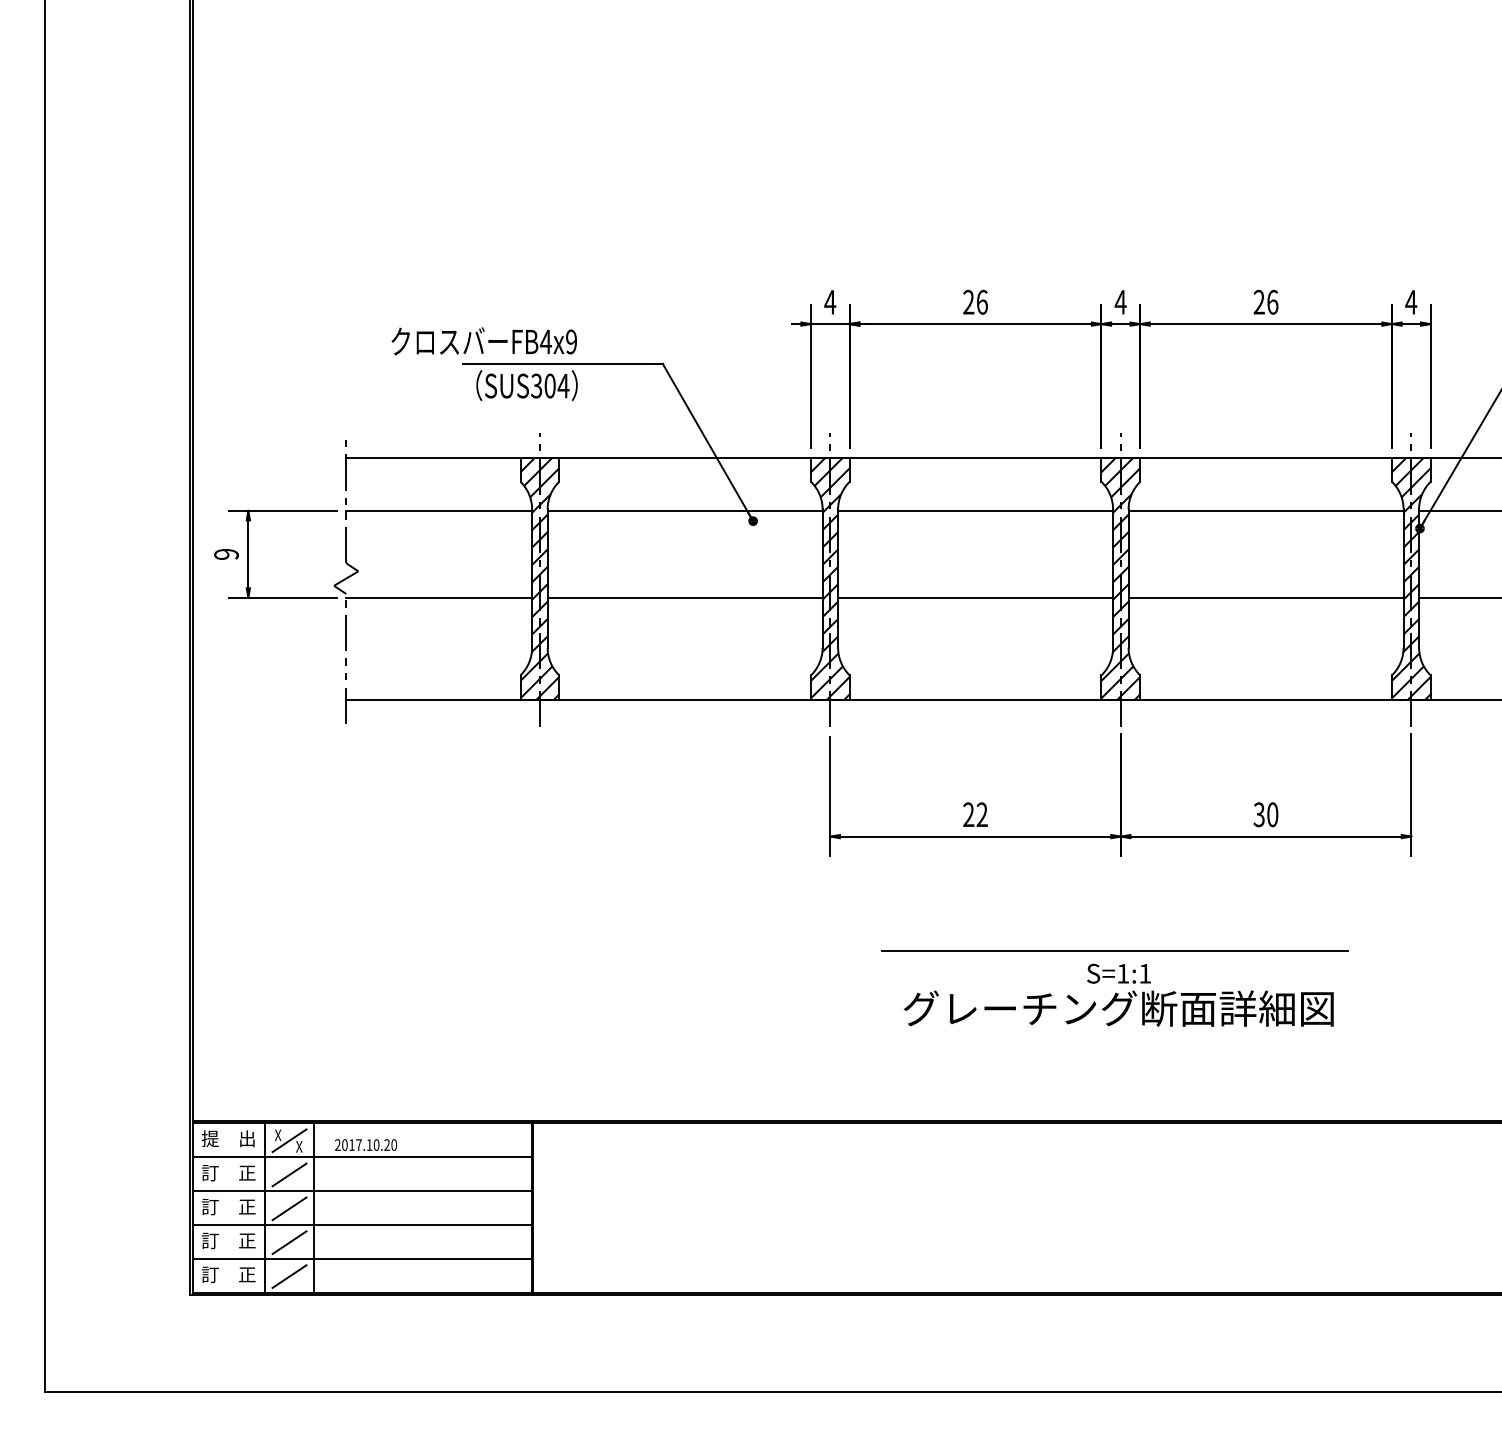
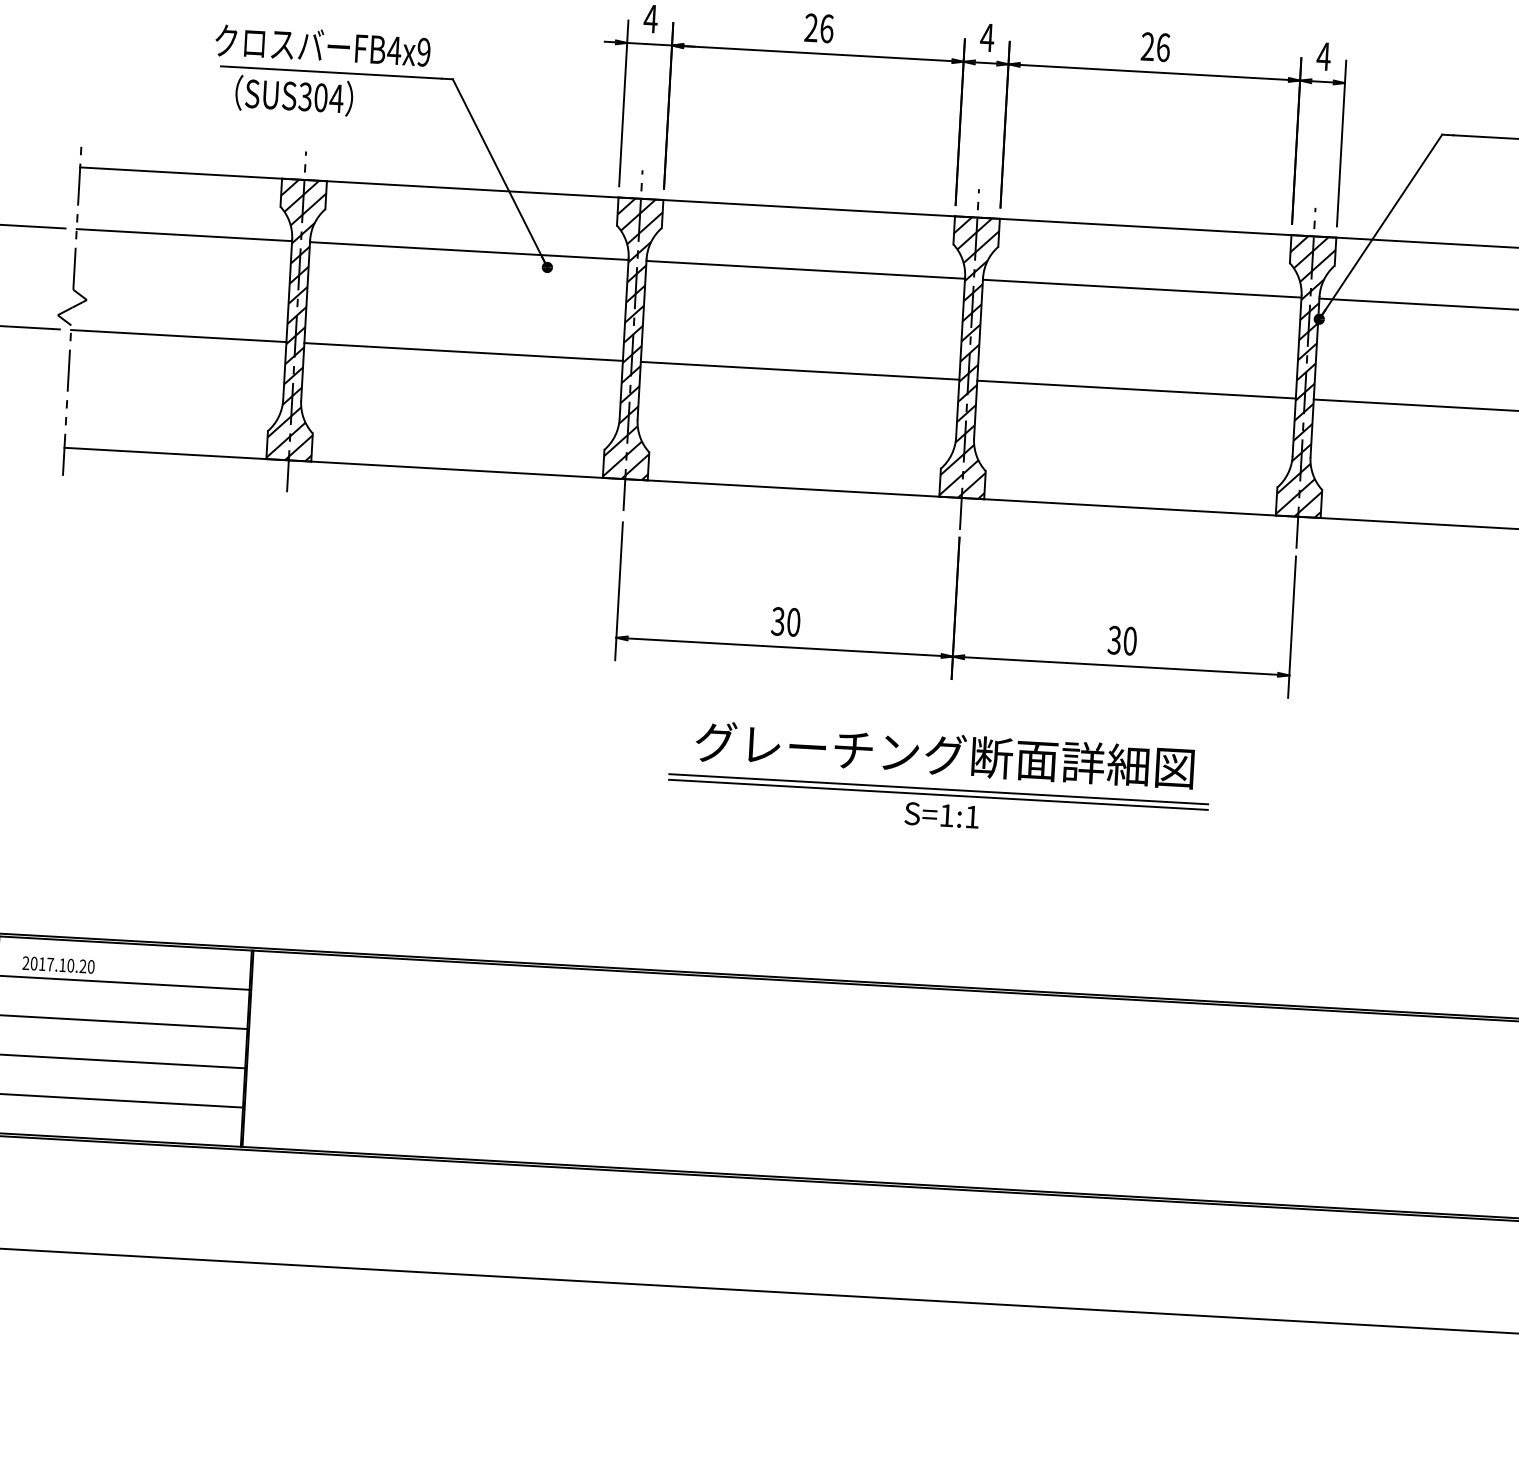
text: (483, 341) -> (322, 46), moved
text: (975, 814) -> (785, 621), 22 -> 30
line: (1114, 956) -> (937, 795), added
text: (1118, 1008) -> (944, 754), moved

